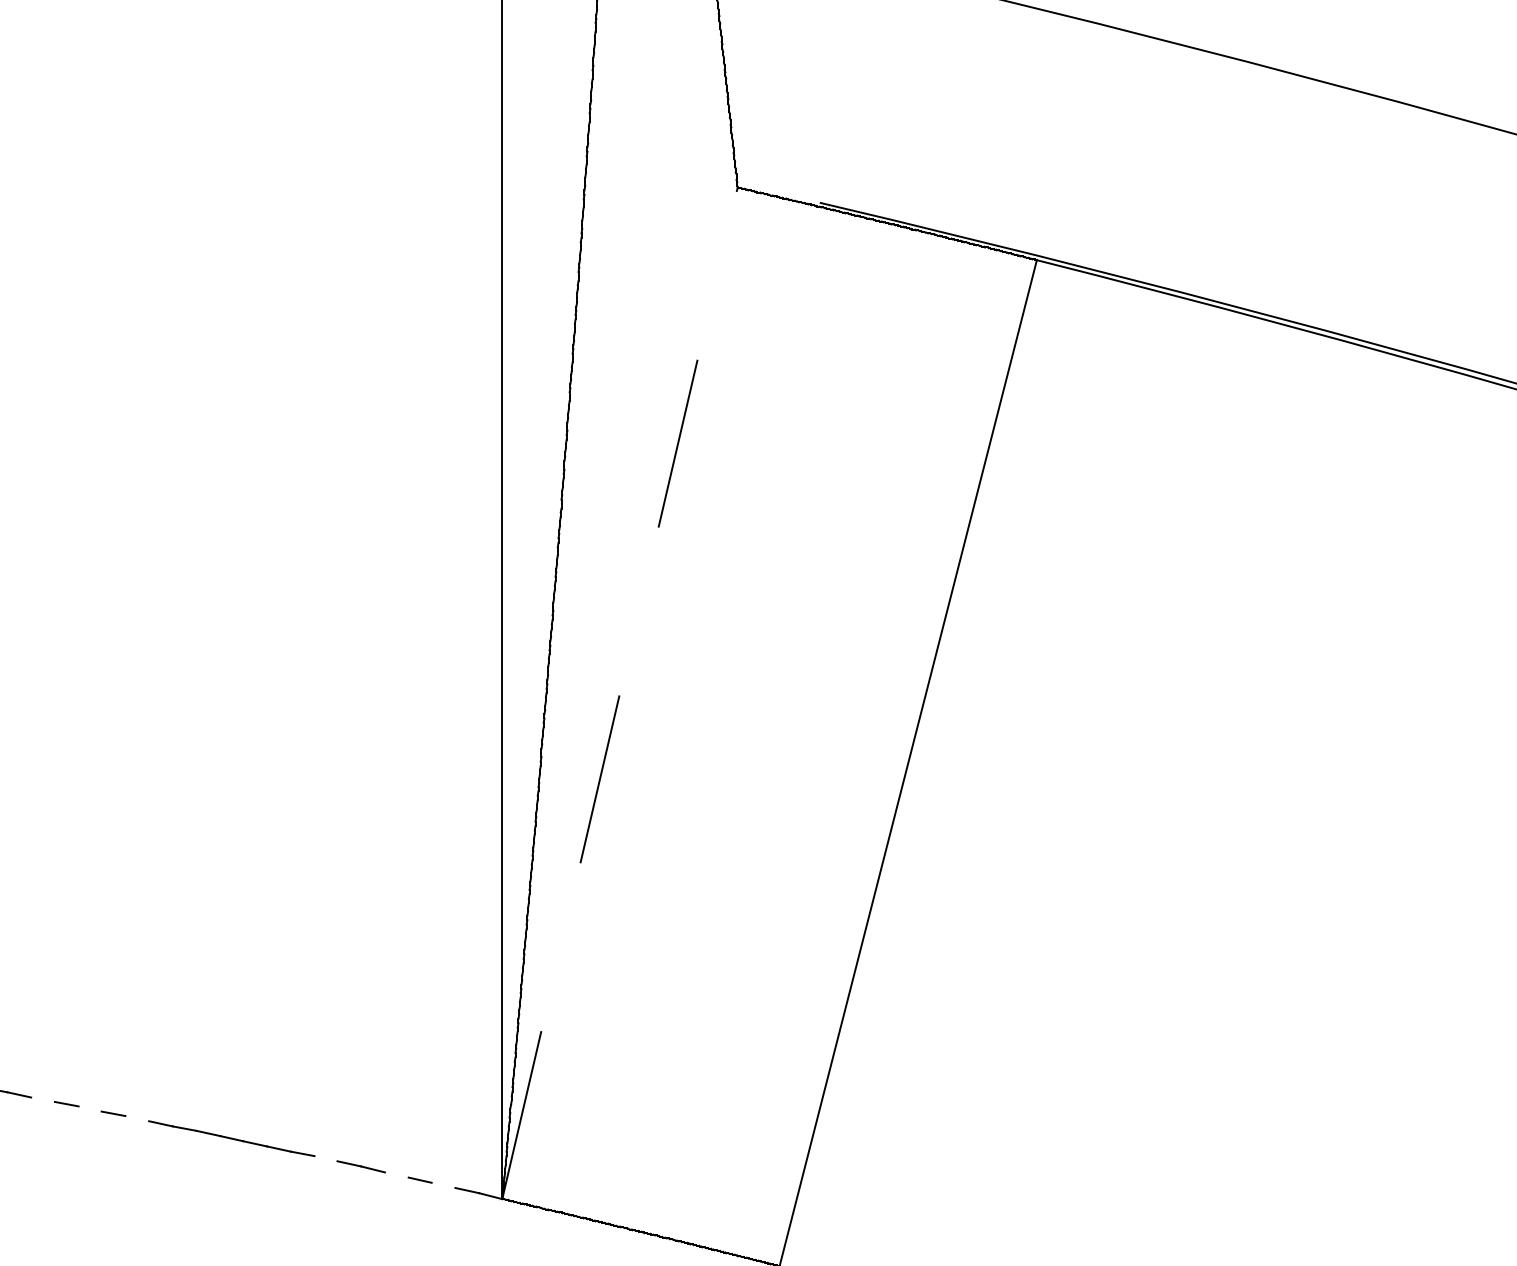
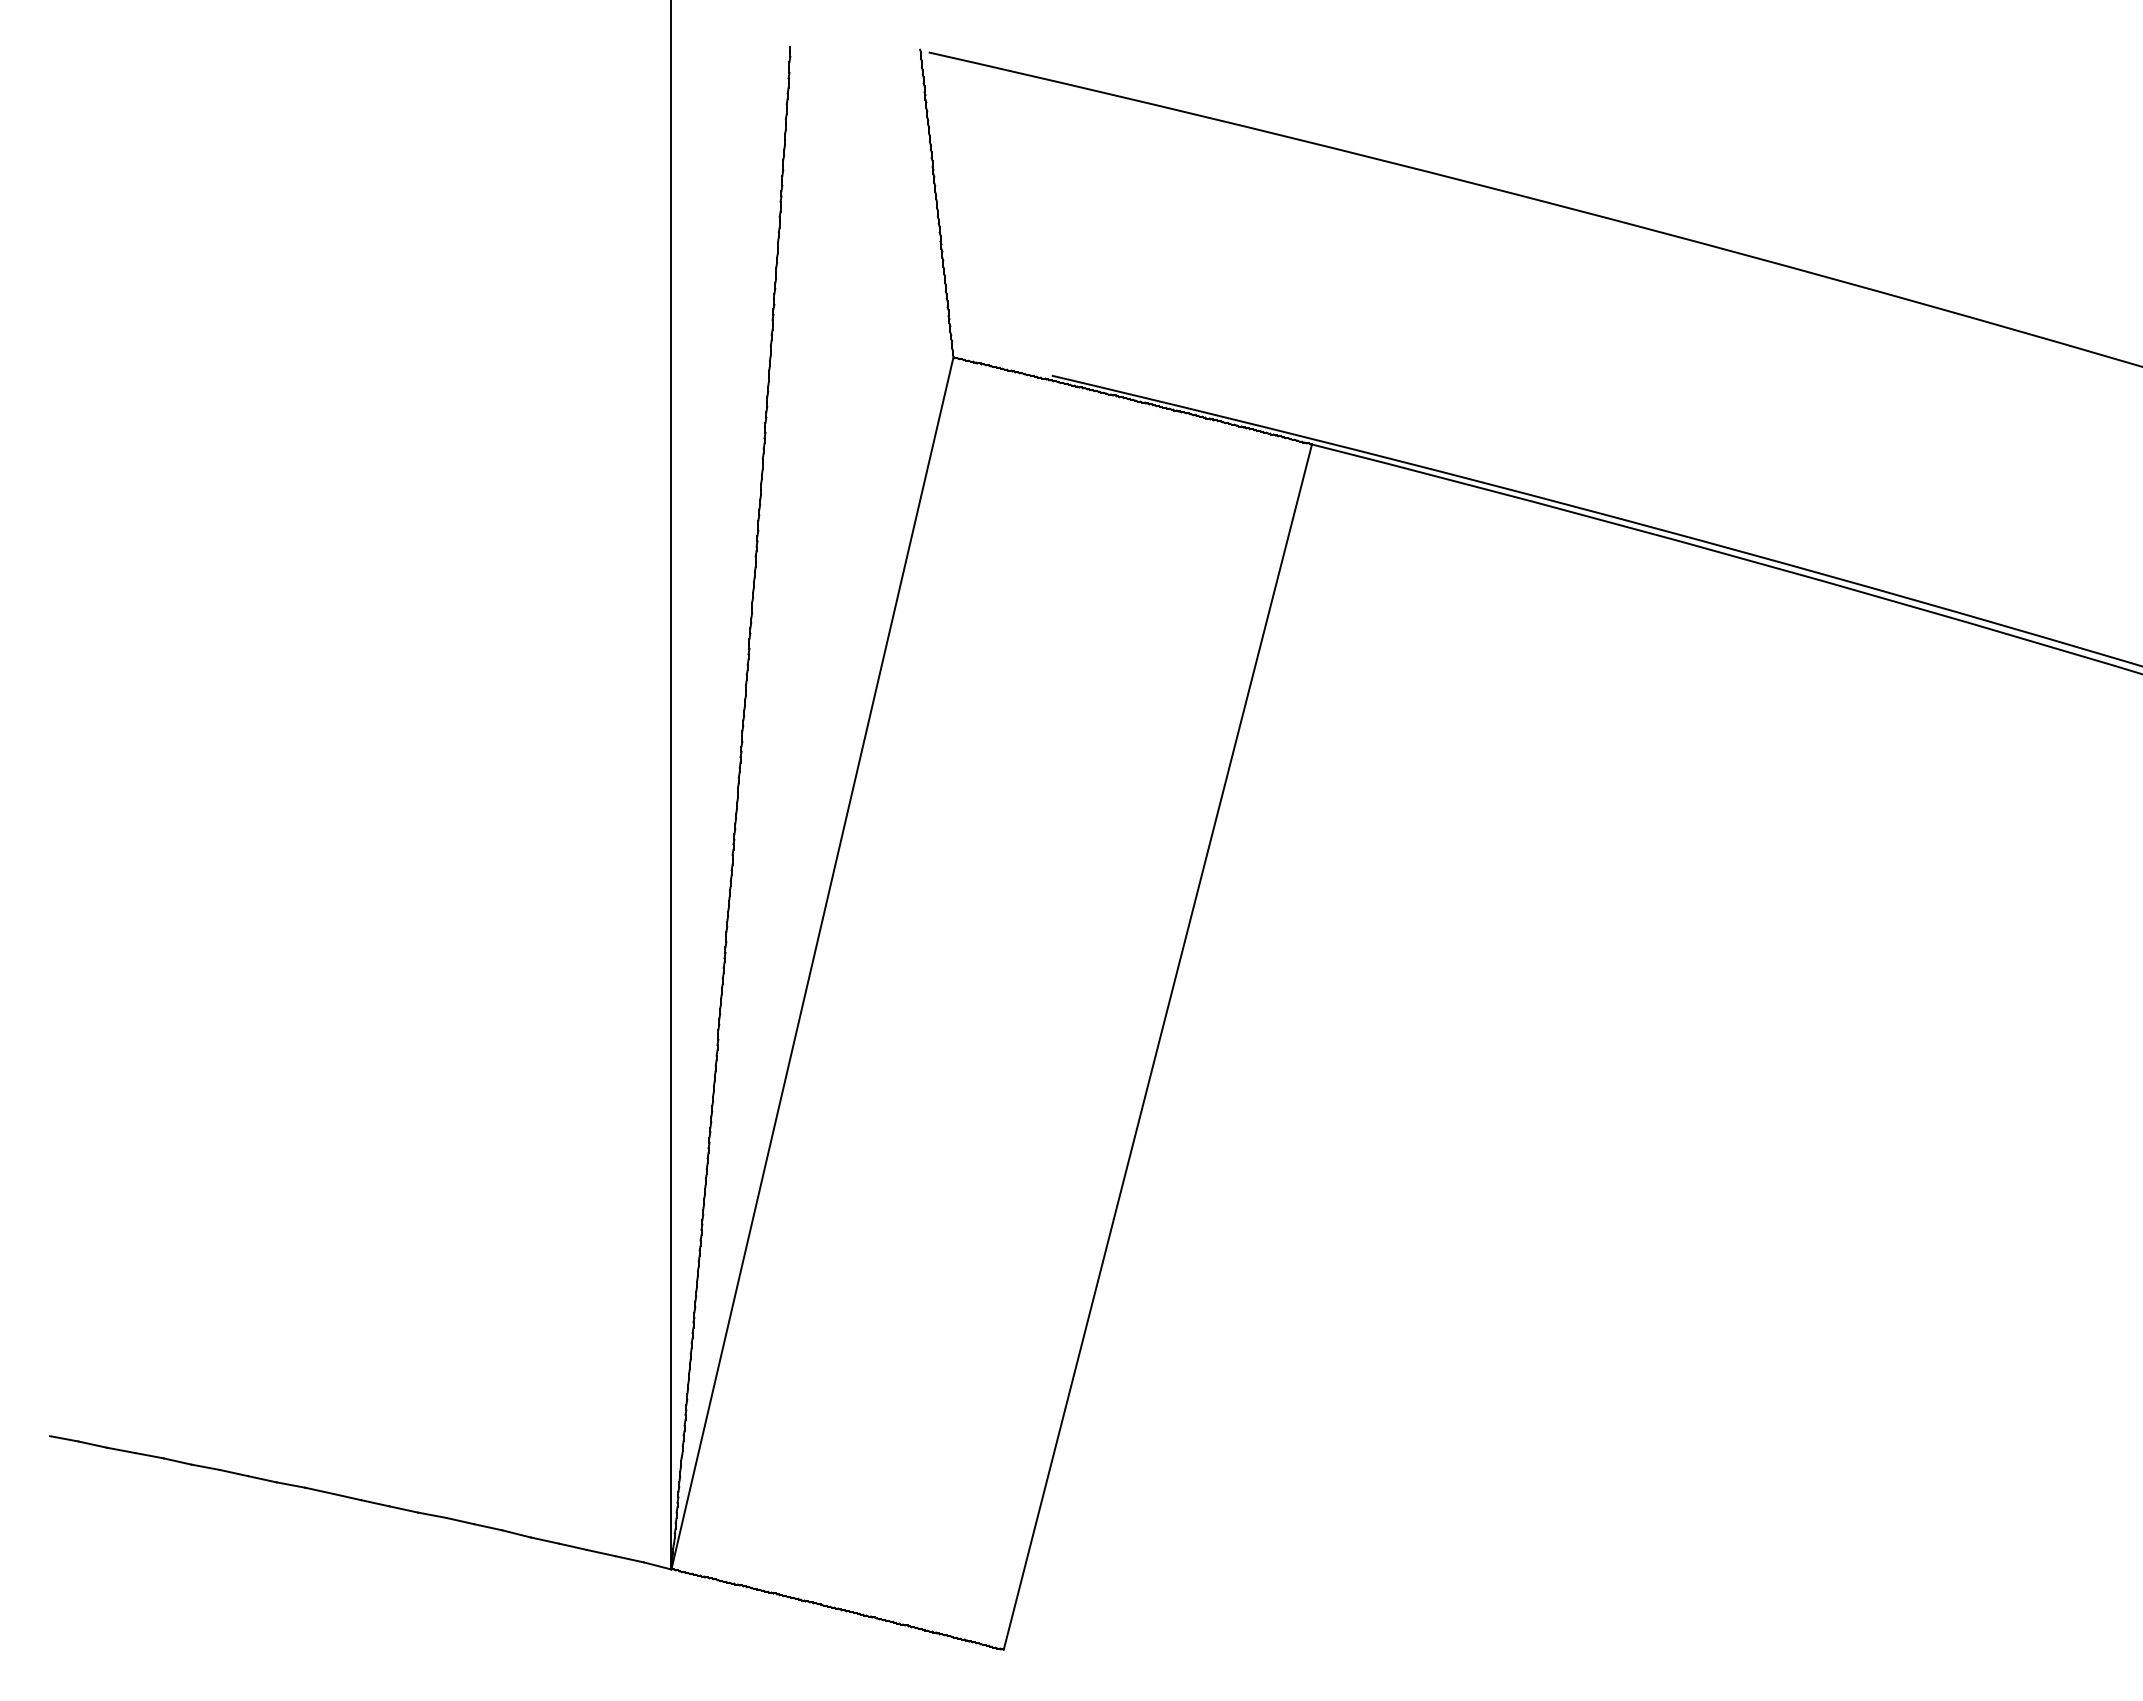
line: (620, 692) -> (812, 962), dashed -> solid
line: (42, 1099) -> (120, 1450), added
line: (90, 1108) -> (177, 1461), added
line: (136, 1118) -> (233, 1472), added
line: (325, 1158) -> (459, 1520), added
line: (396, 1174) -> (544, 1540), added
line: (443, 1184) -> (600, 1552), added

